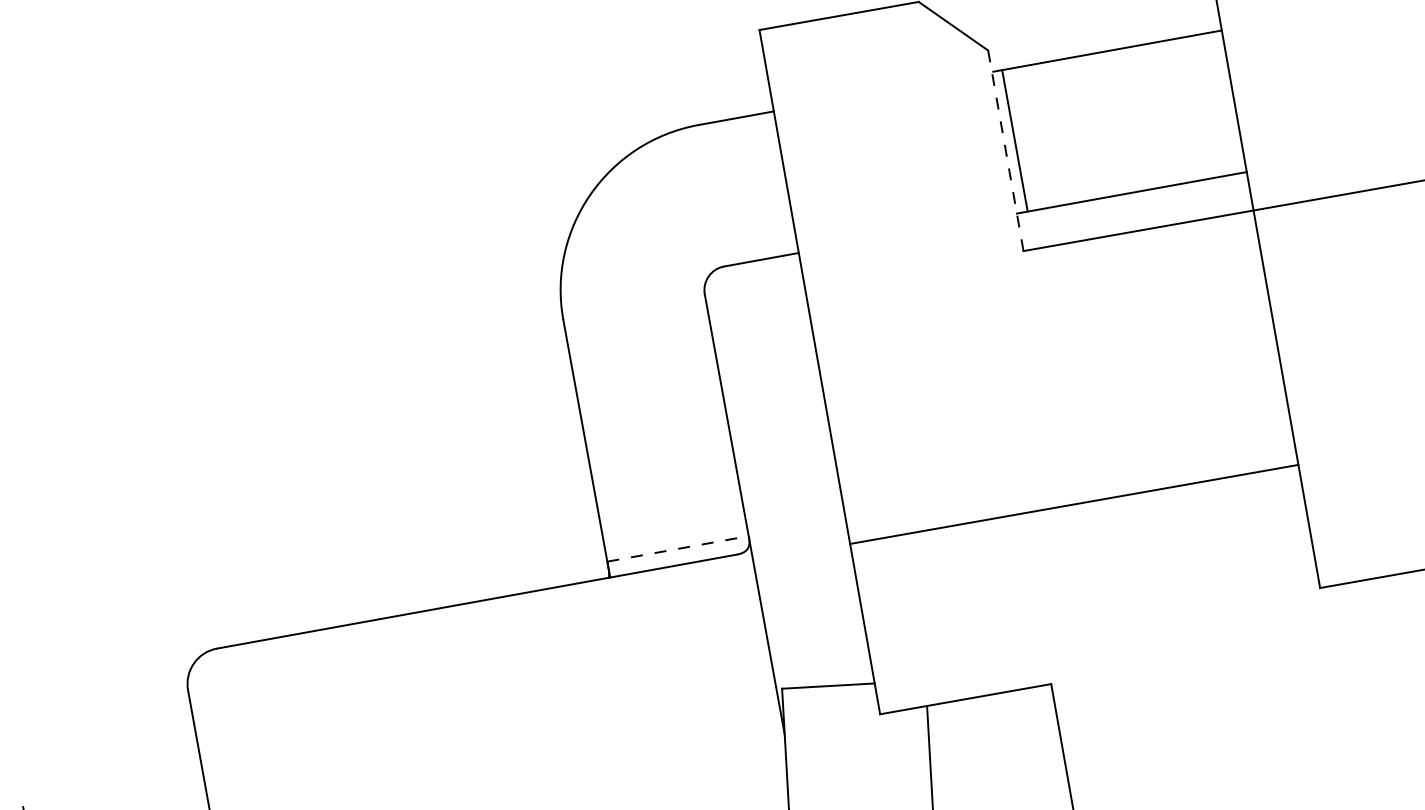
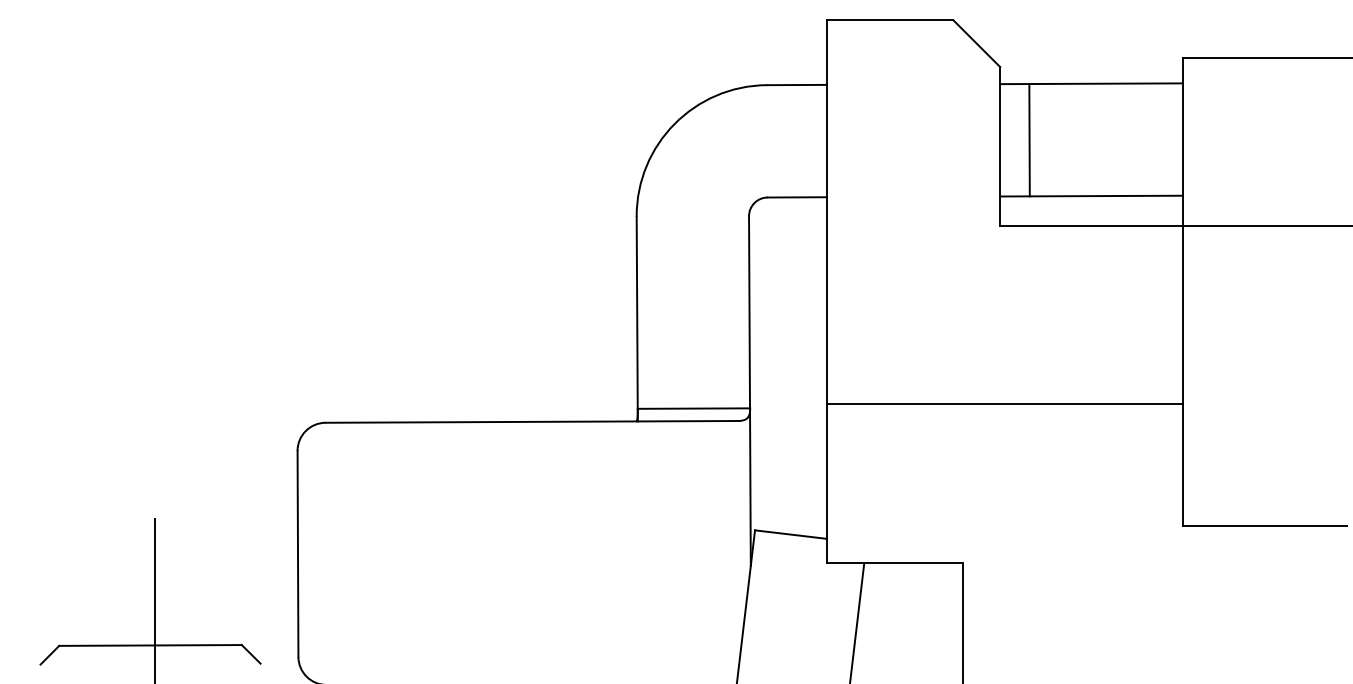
line: (1014, 141) -> (1029, 140), moved
line: (1006, 150) -> (1000, 146), dashed -> solid
line: (1073, 504) -> (1004, 404), moved
line: (678, 548) -> (694, 408), dashed -> solid

